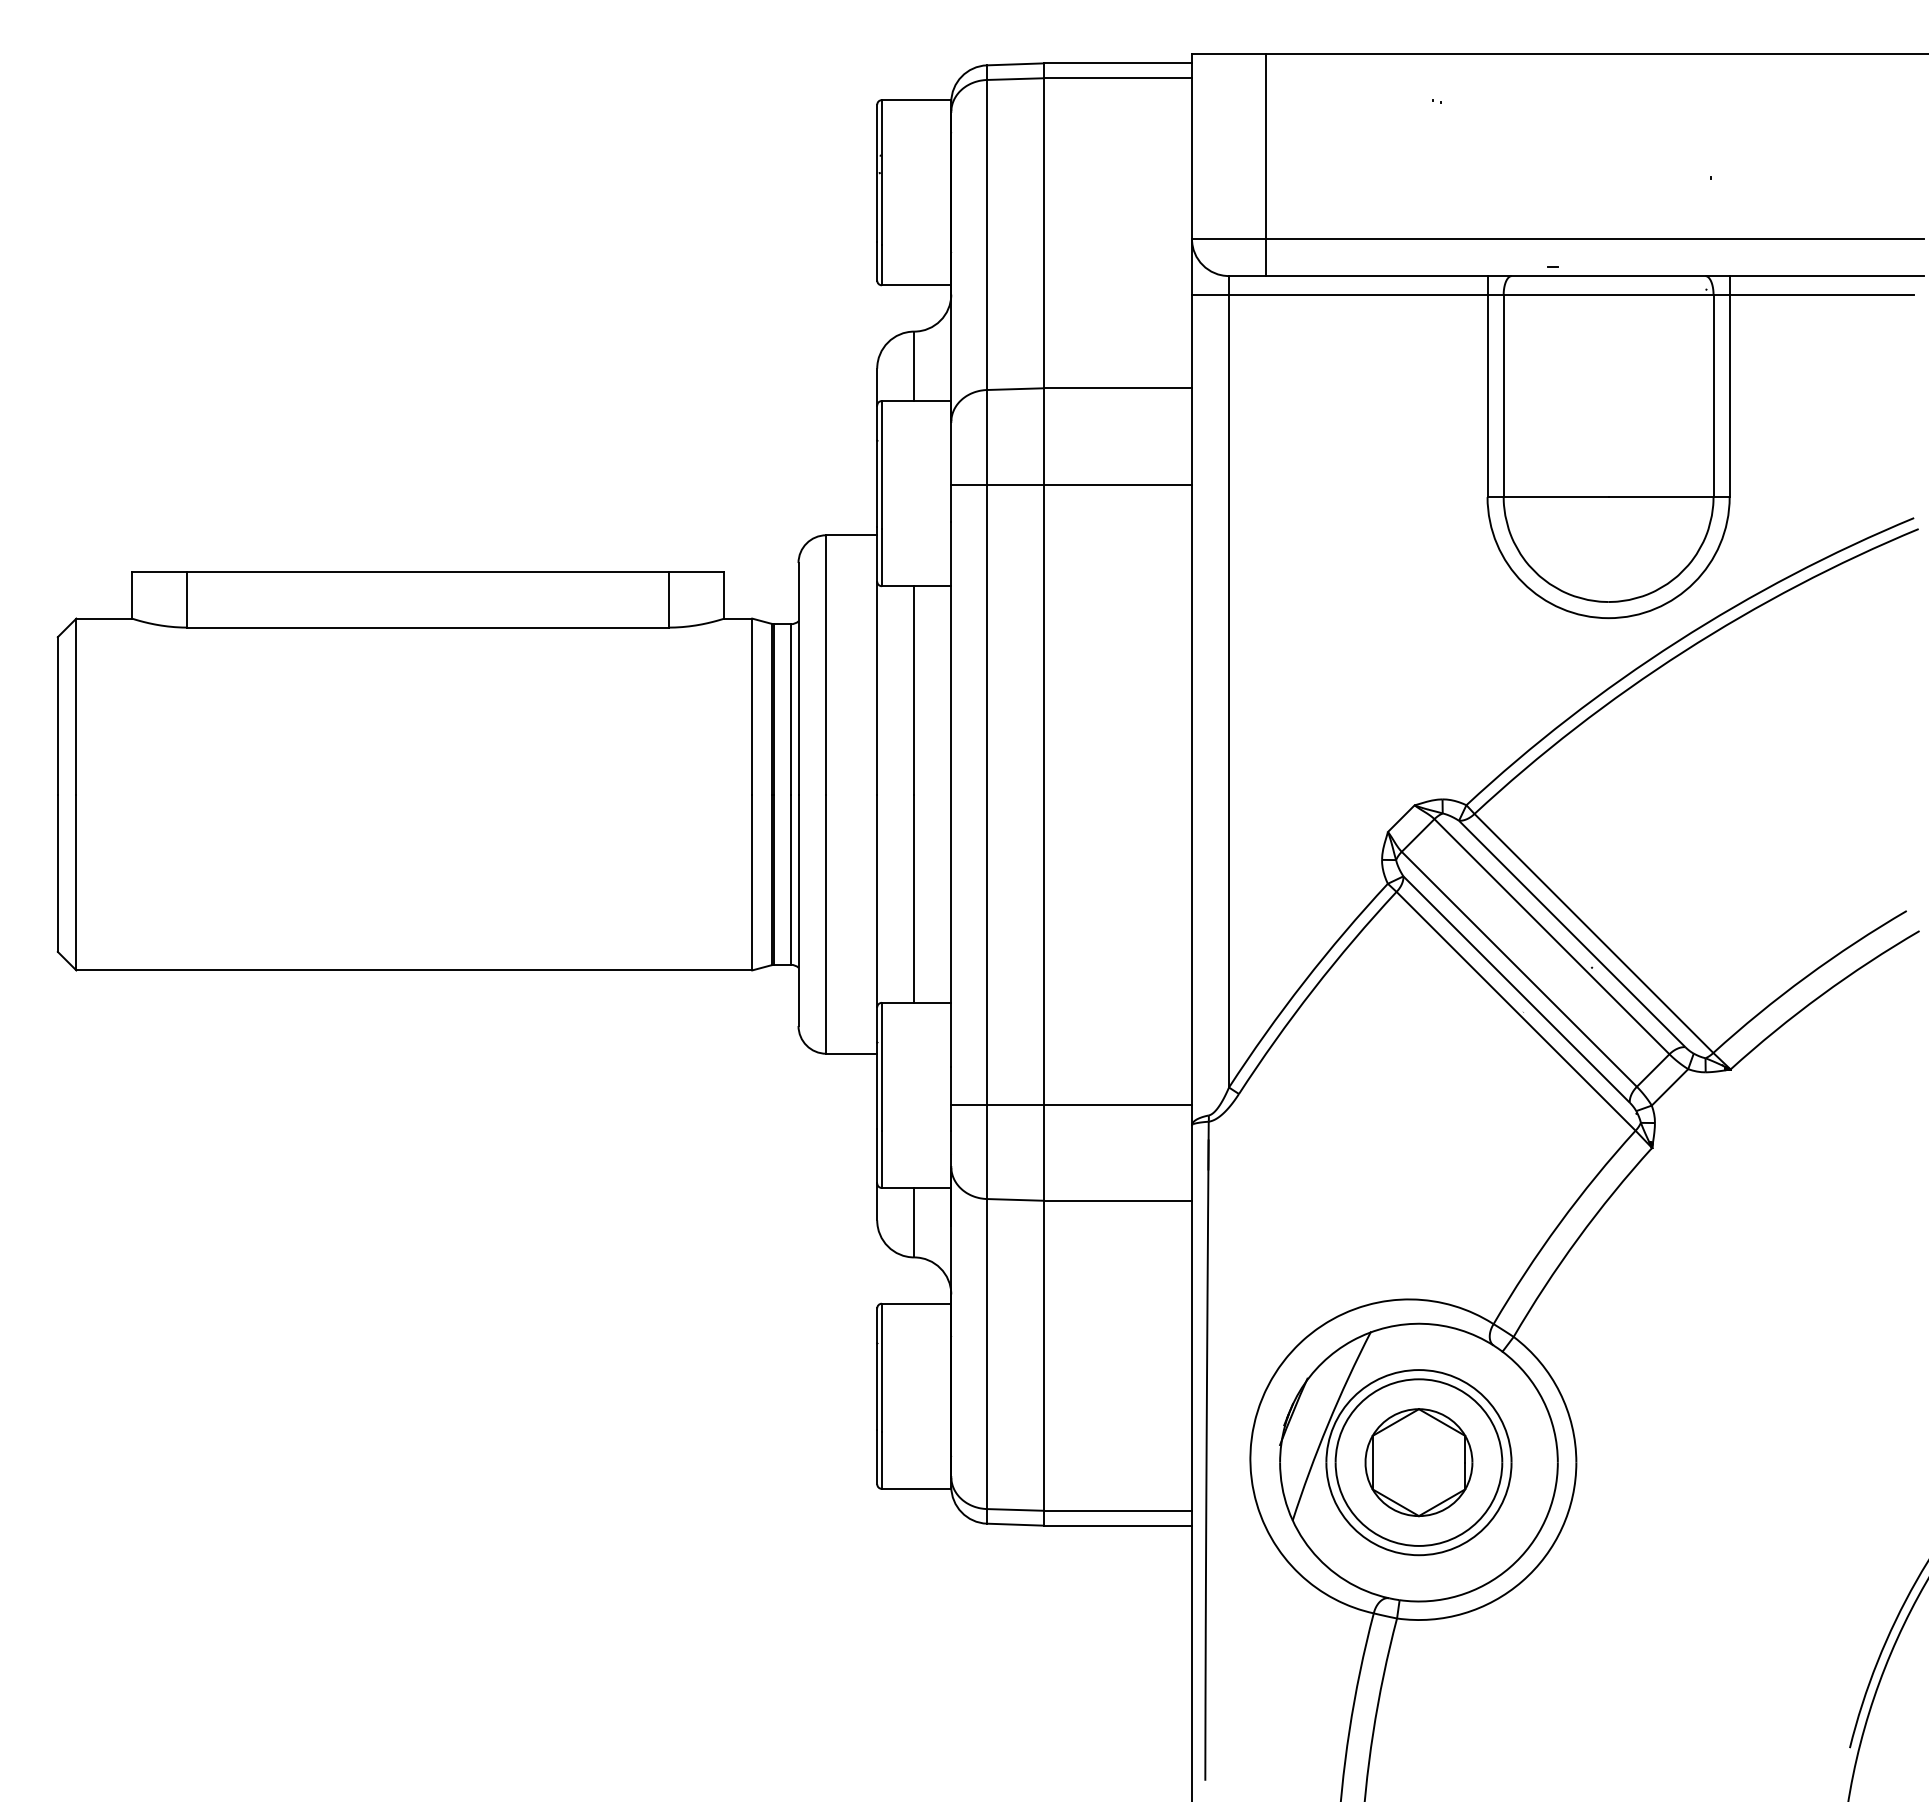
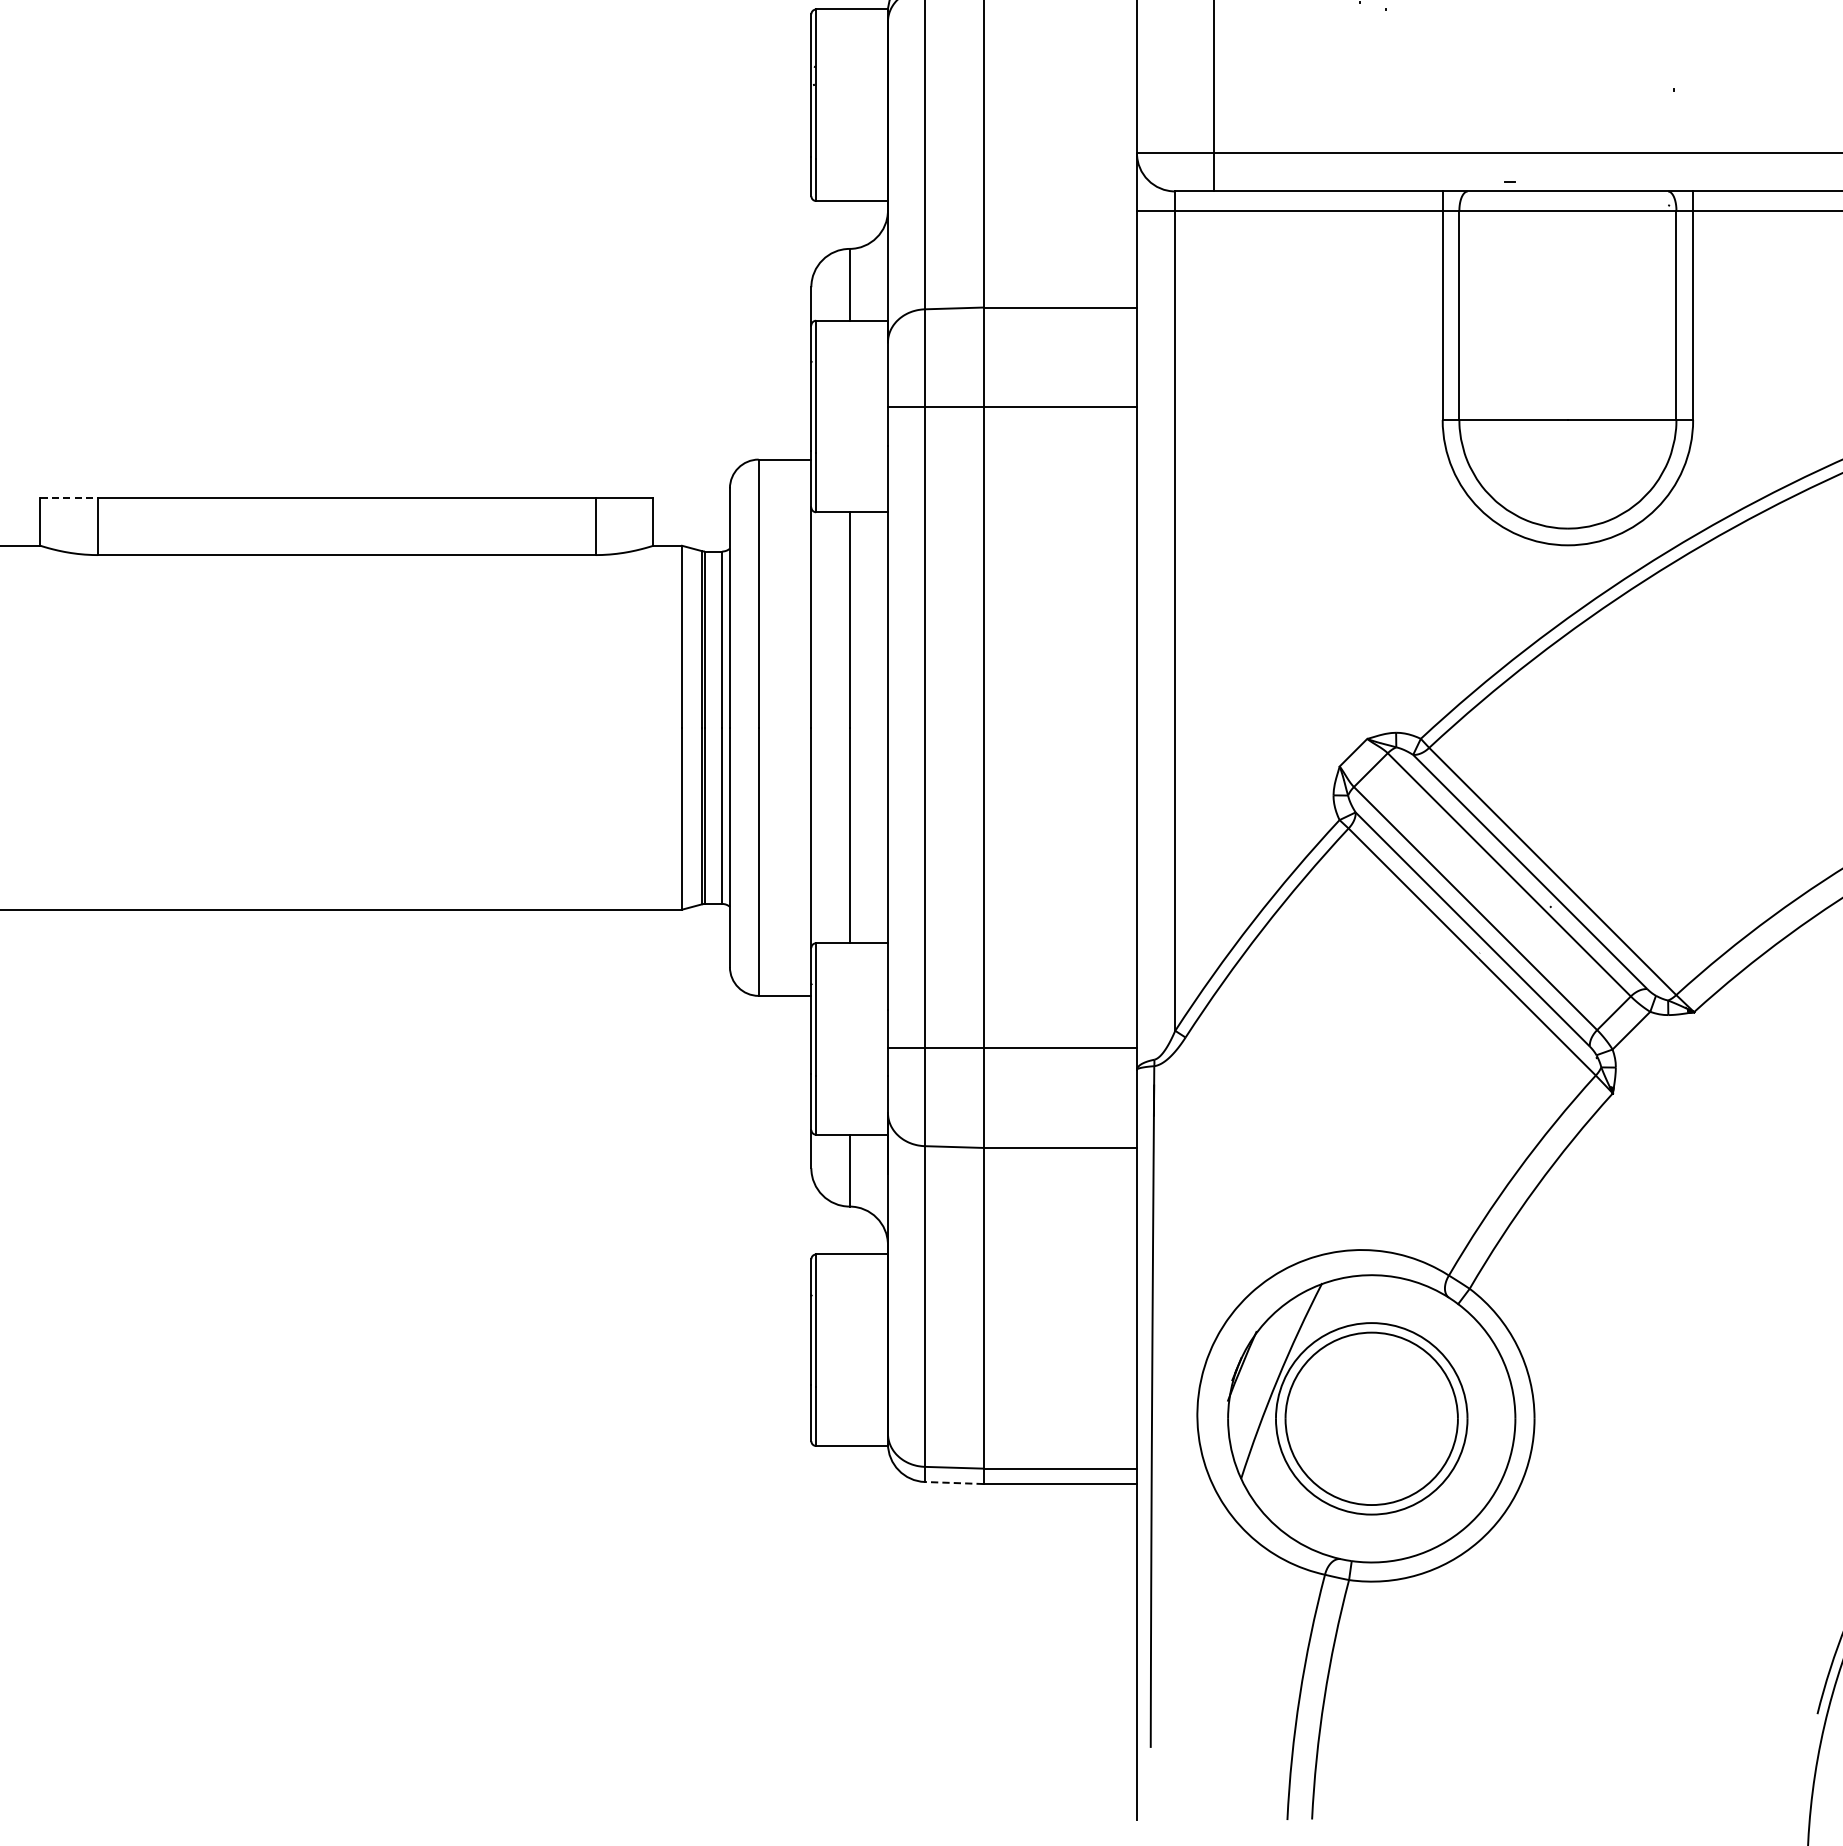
line: (159, 572) -> (68, 498), solid -> dashed
part: (1418, 1462) -> (1371, 1418), removed
line: (1014, 1524) -> (953, 1482), solid -> dashed

